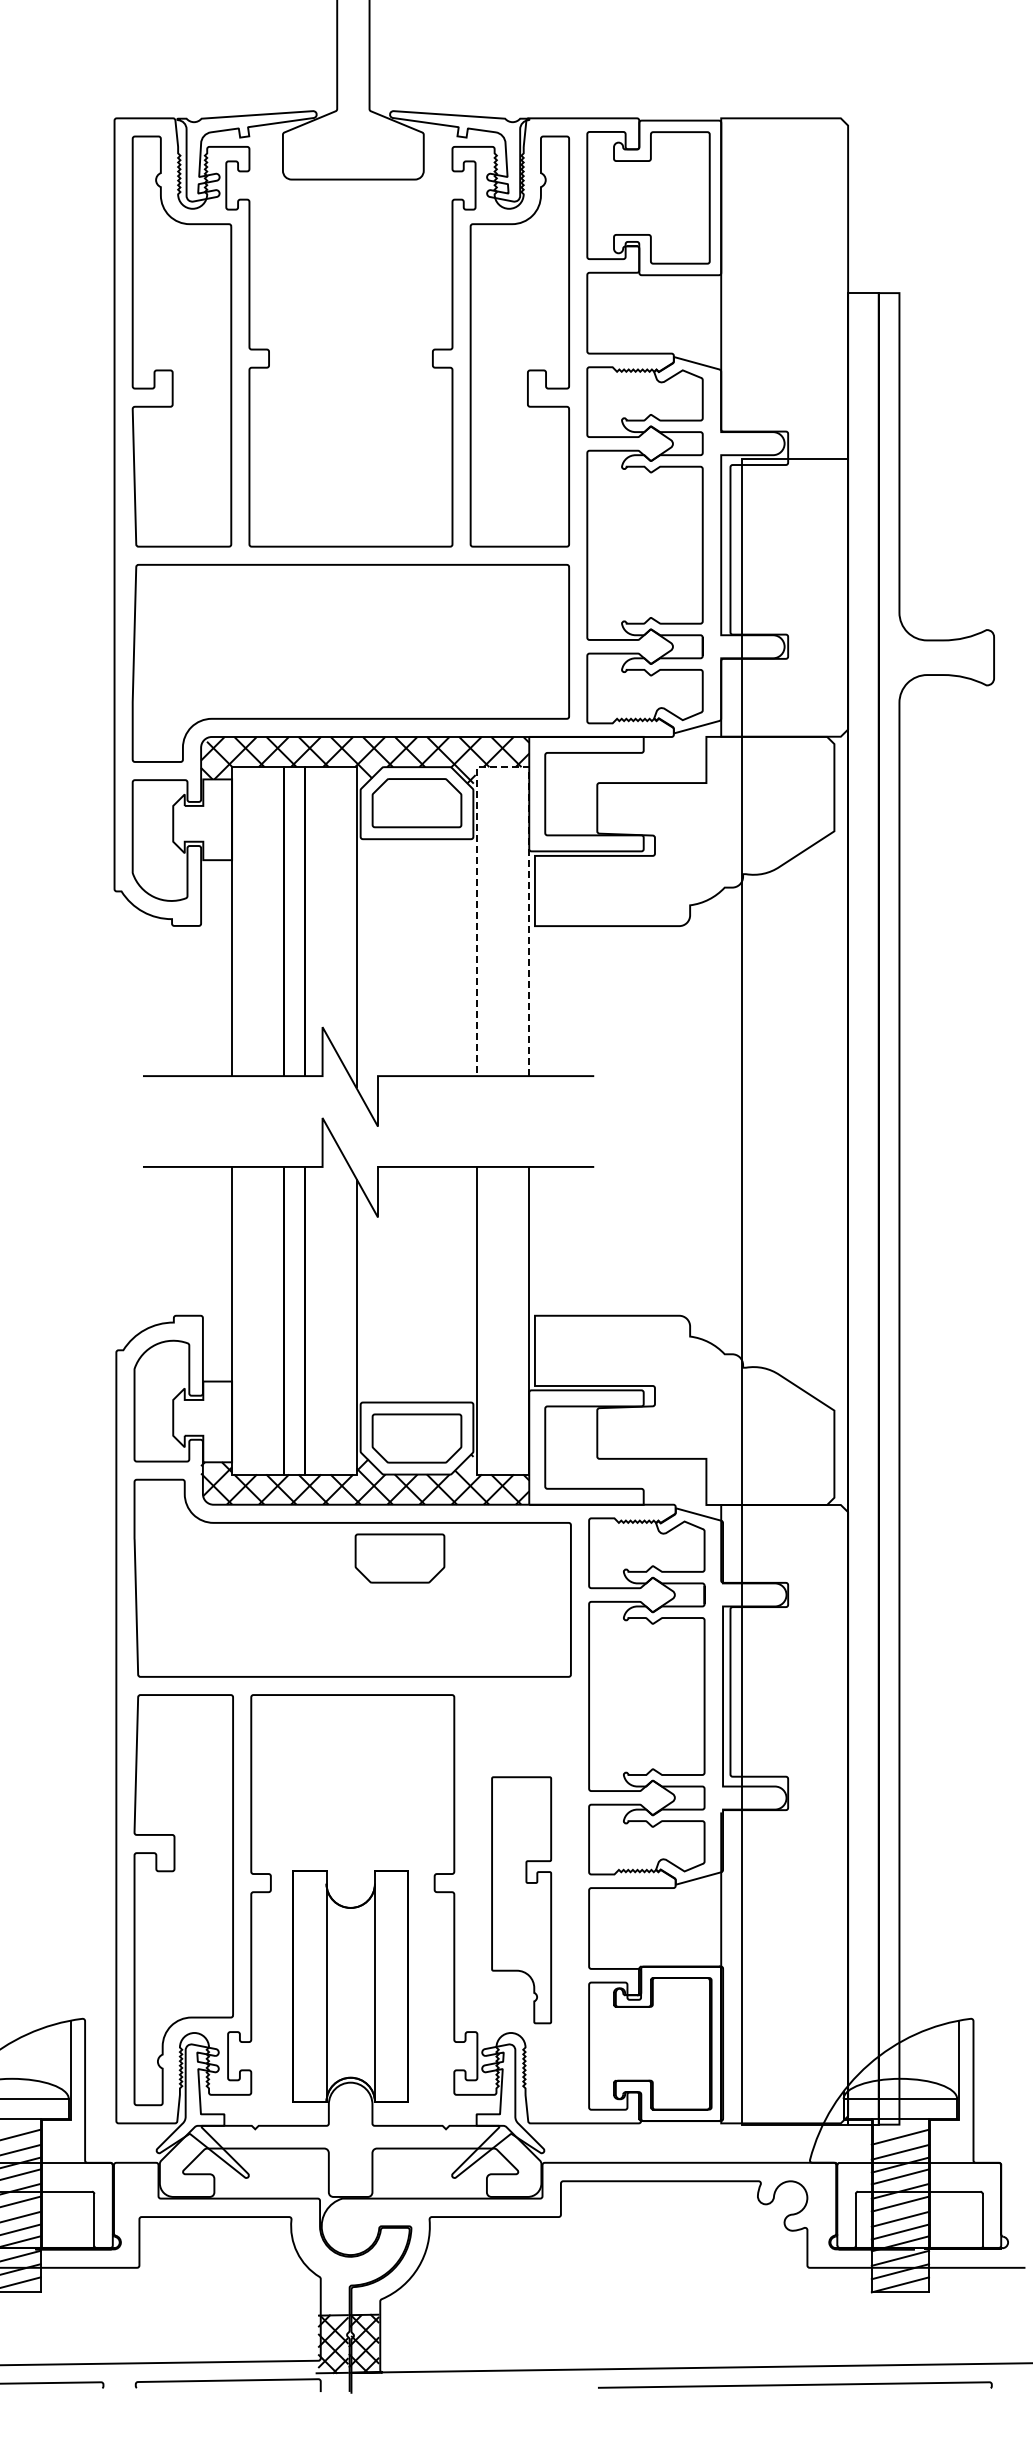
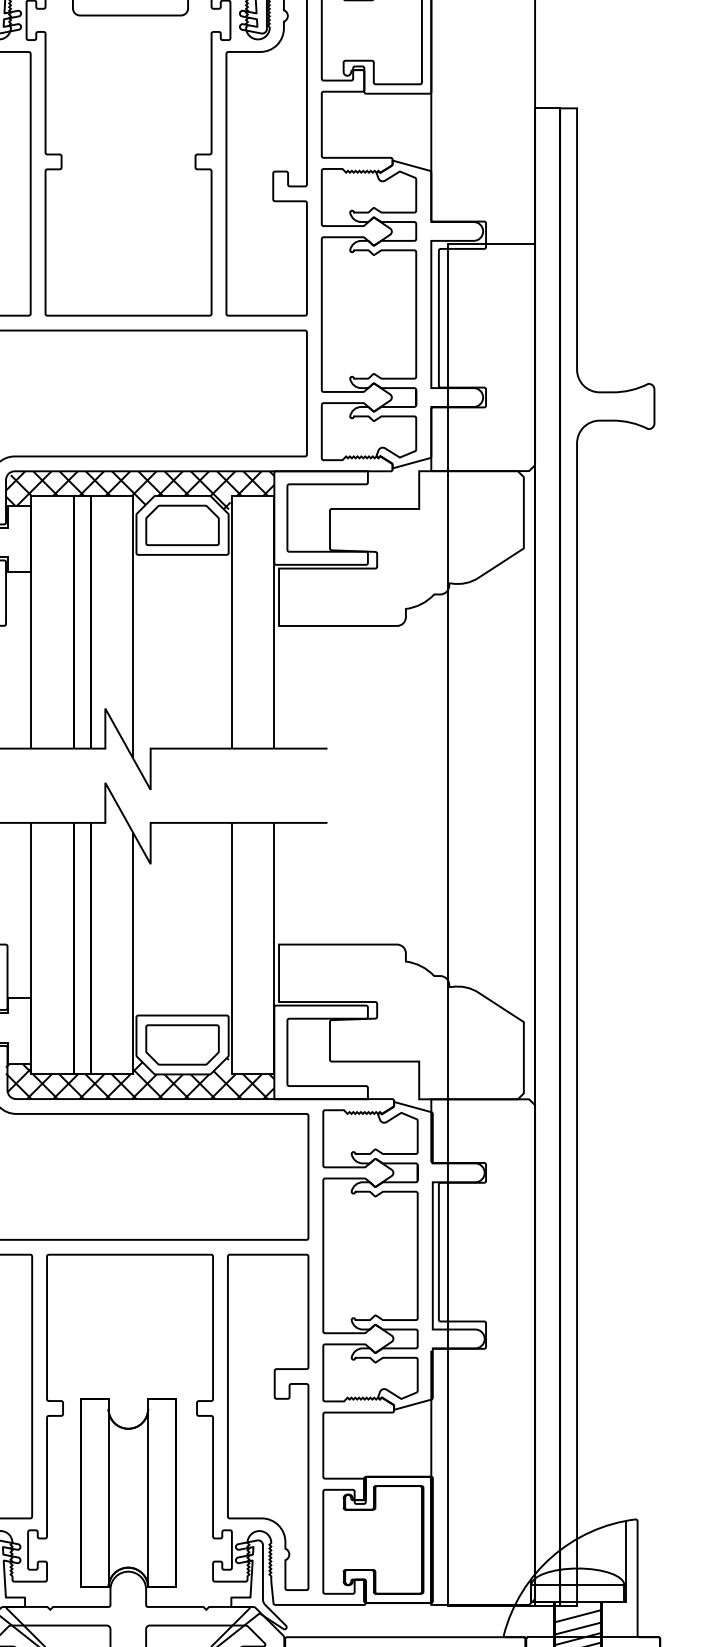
line: (503, 767) -> (253, 496), dashed -> solid
part: (399, 1558) -> (168, 1143), removed
part: (521, 1900) -> (268, 1422), size x1.67

